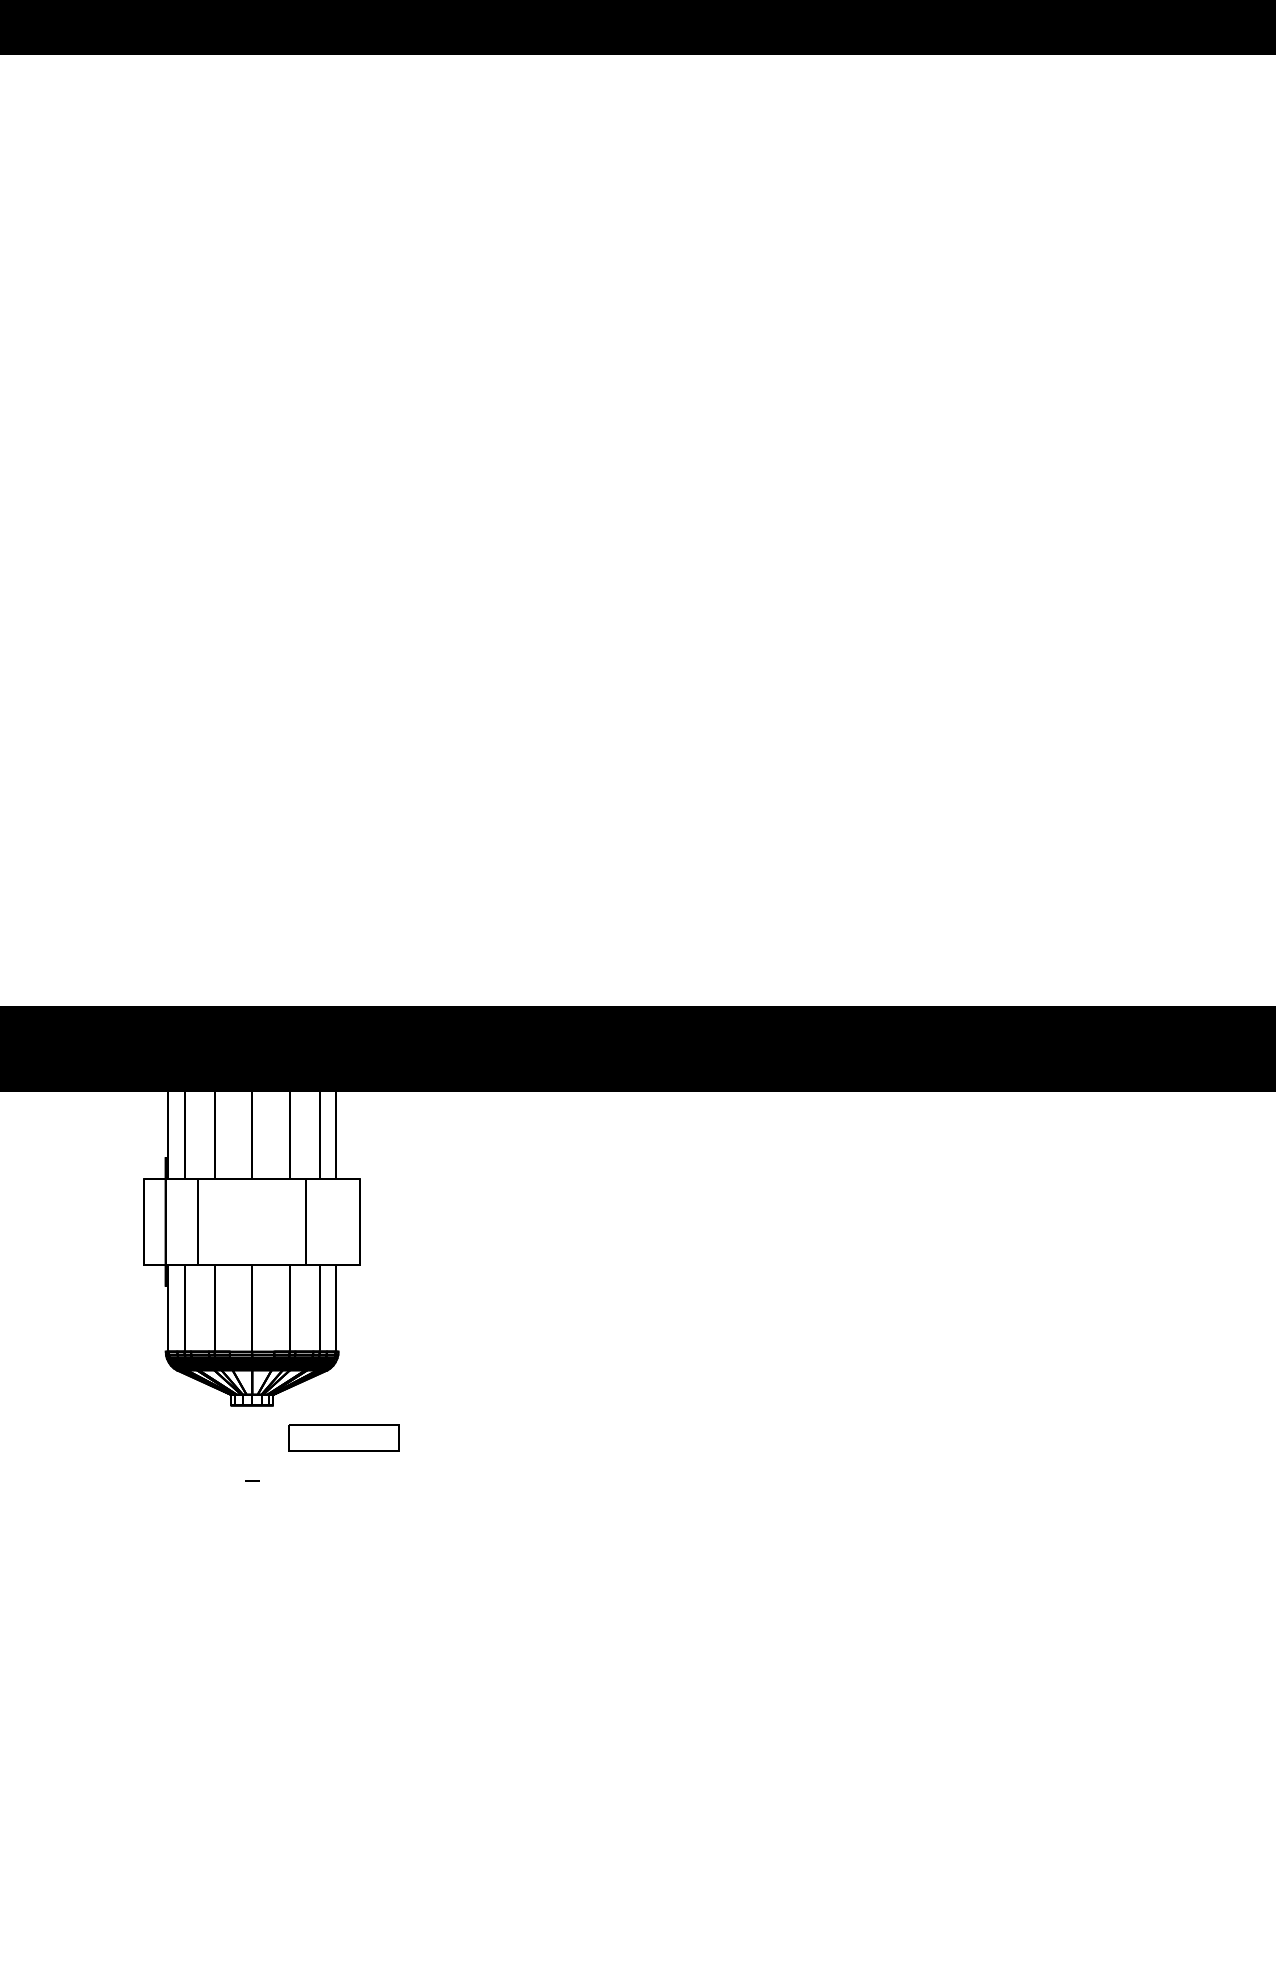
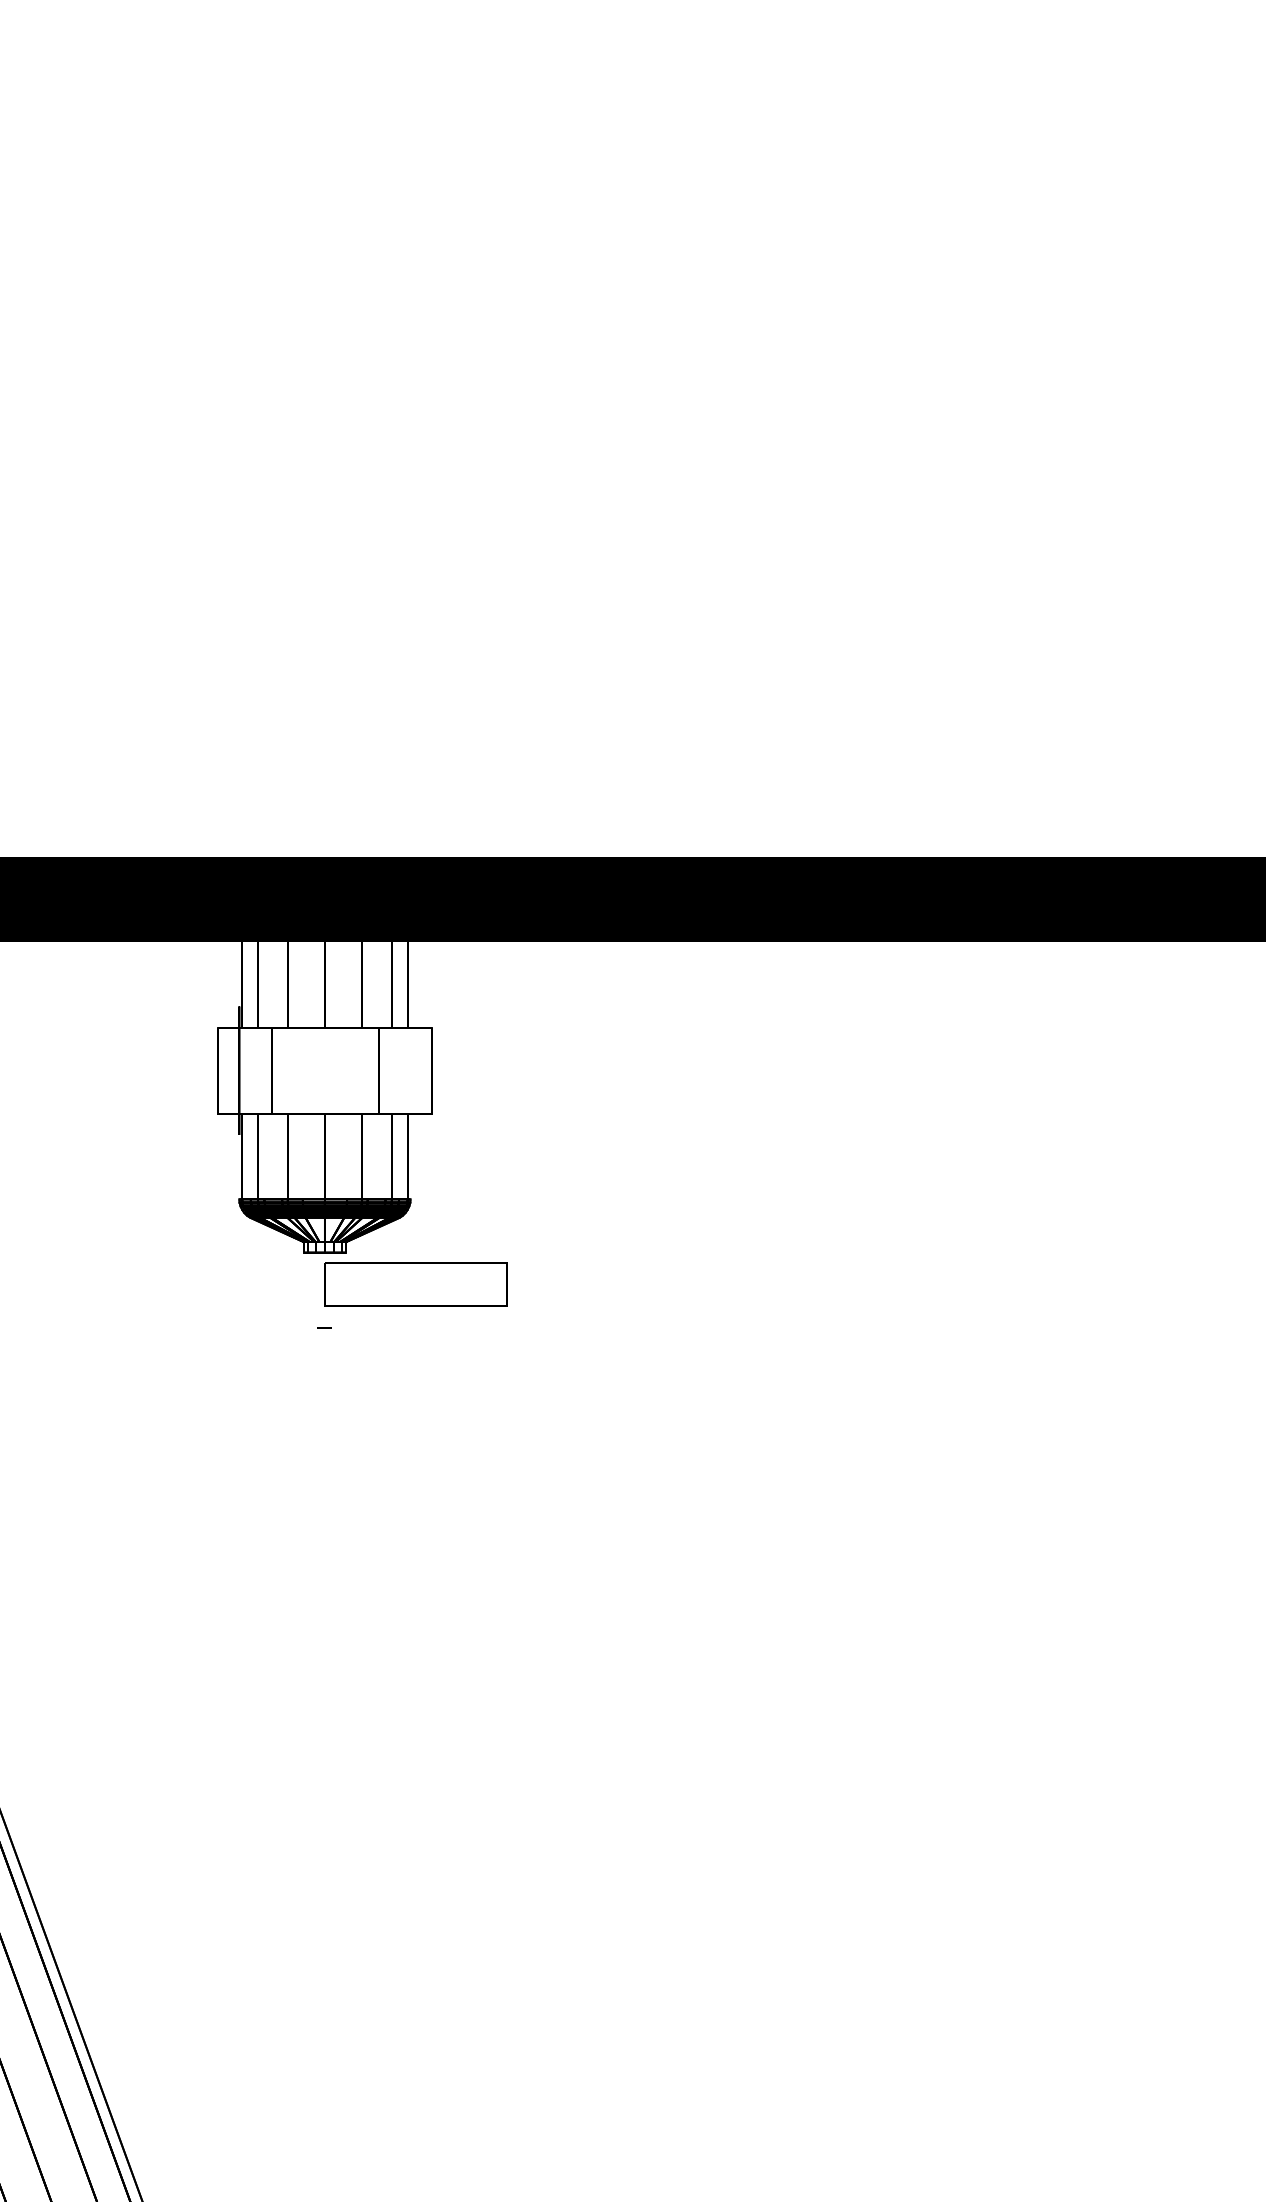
part: (343, 1437) -> (415, 1284), size x1.67

